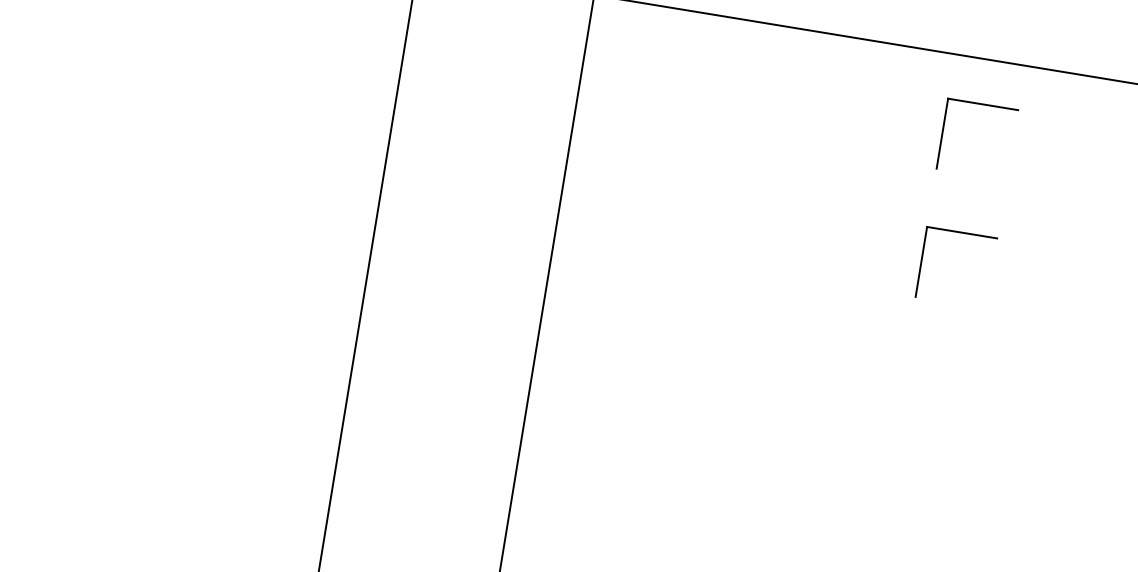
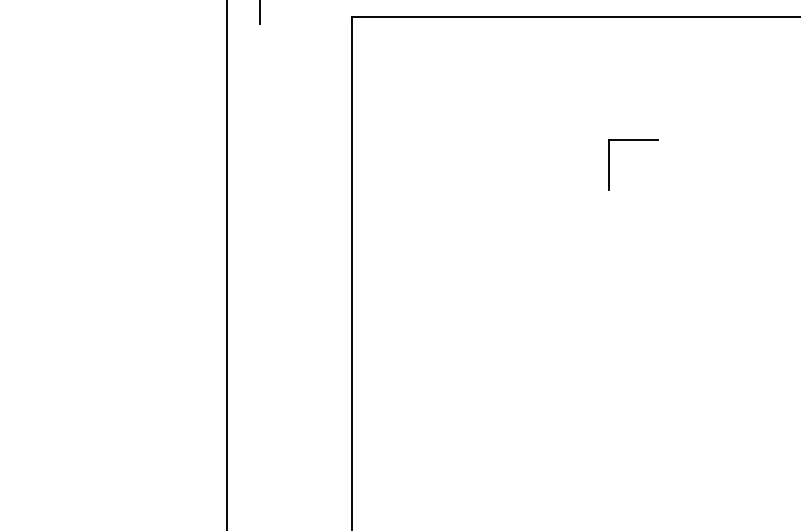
part: (983, 105) -> (633, 49), removed

